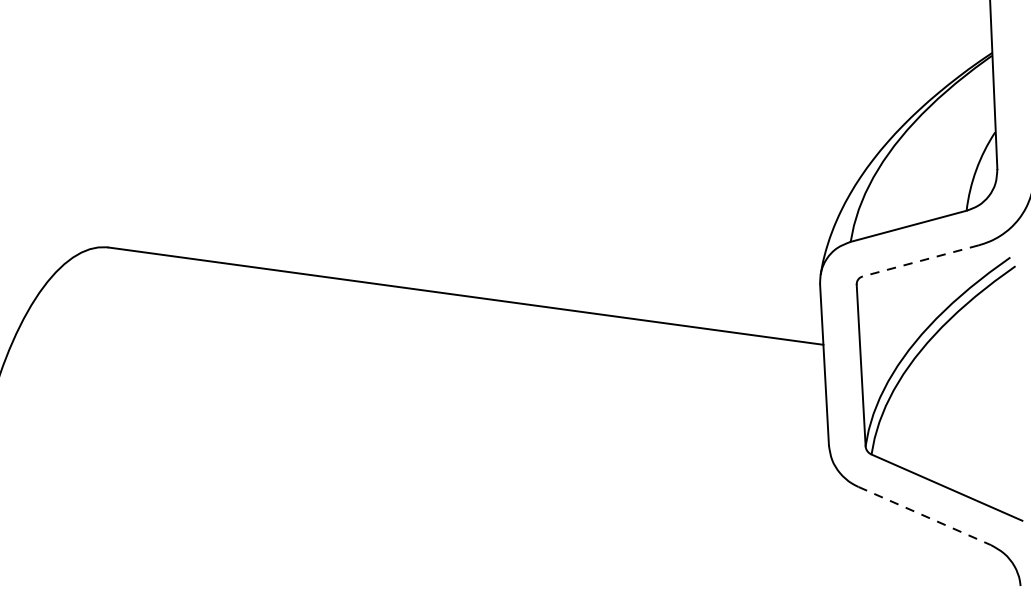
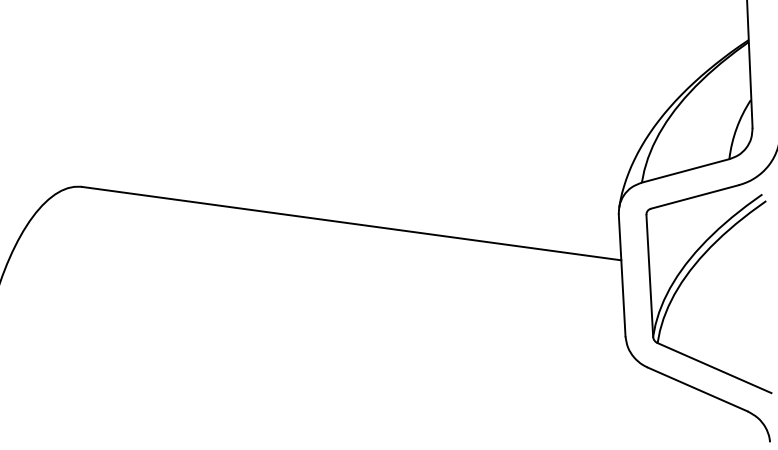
line: (920, 261) -> (694, 197), dashed -> solid
line: (925, 516) -> (698, 389), dashed -> solid

